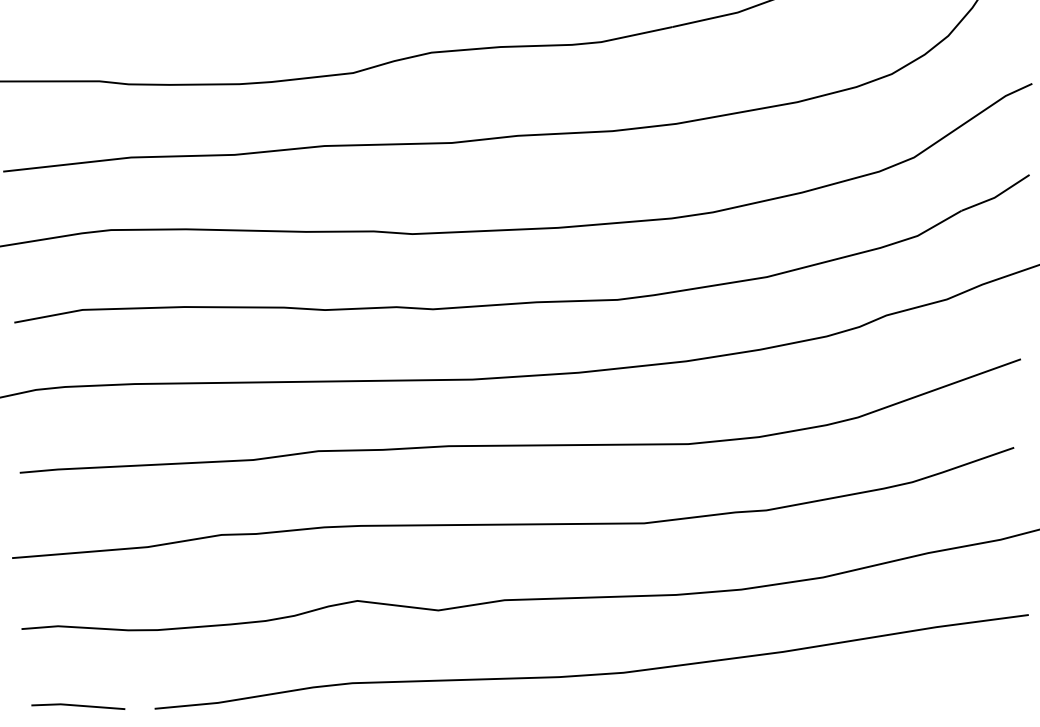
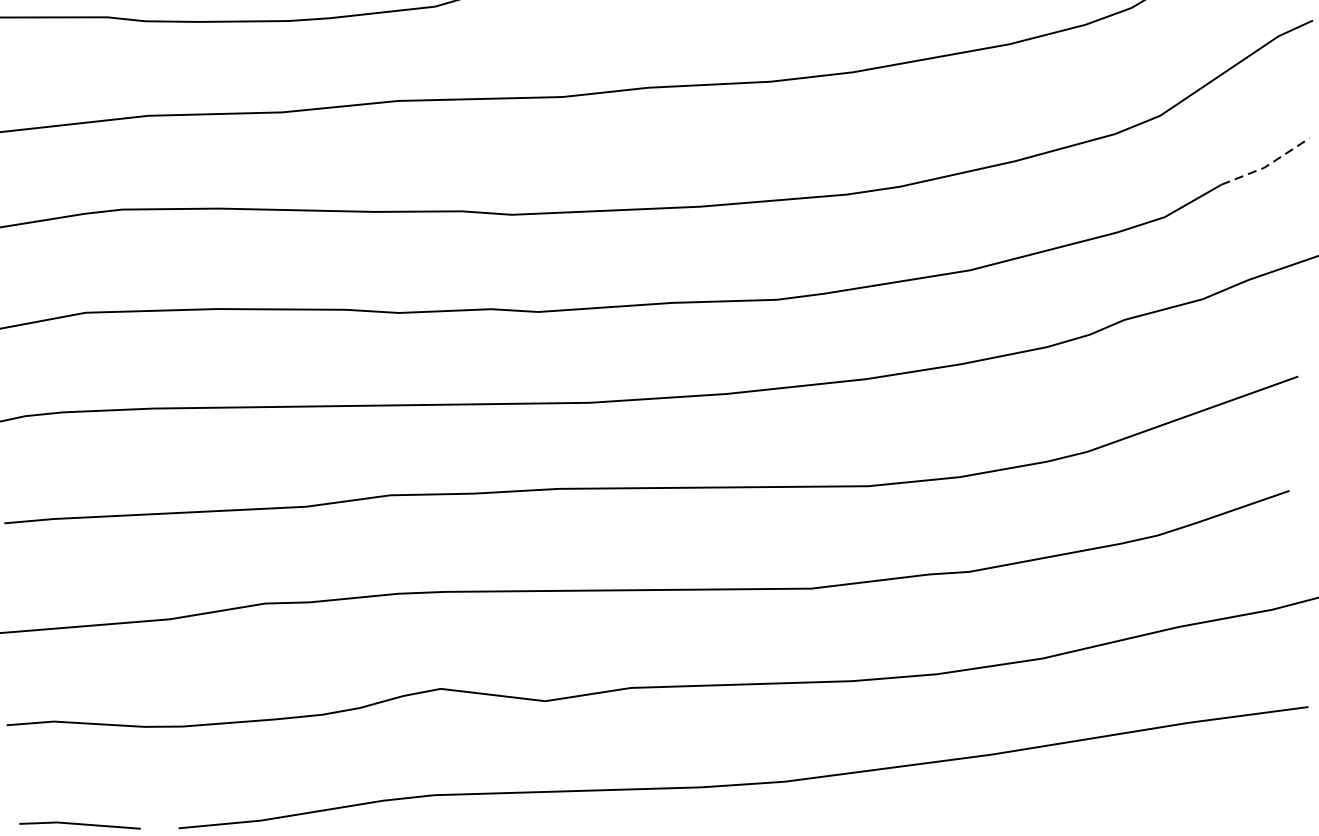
line: (997, 196) -> (1267, 166), solid -> dashed

